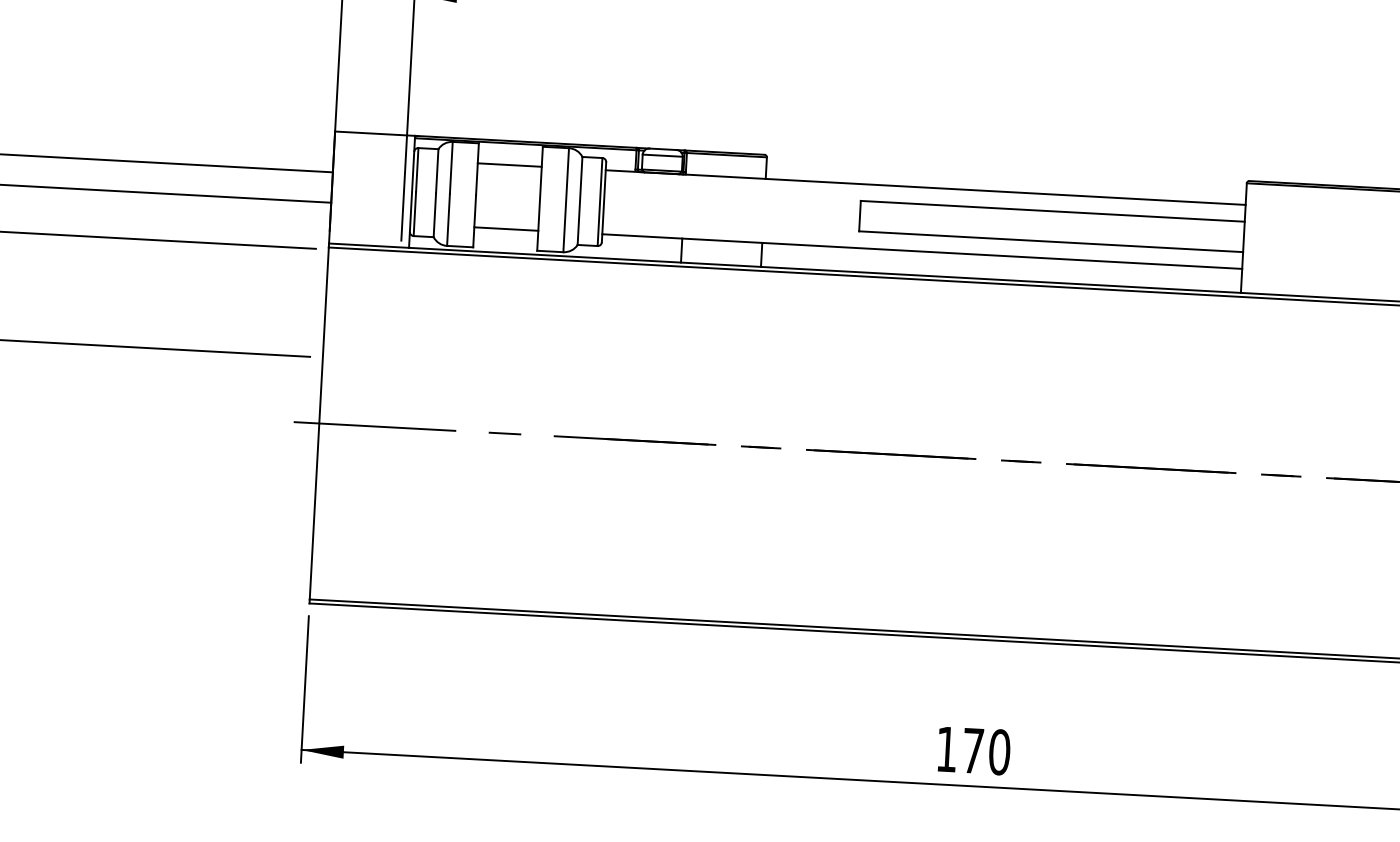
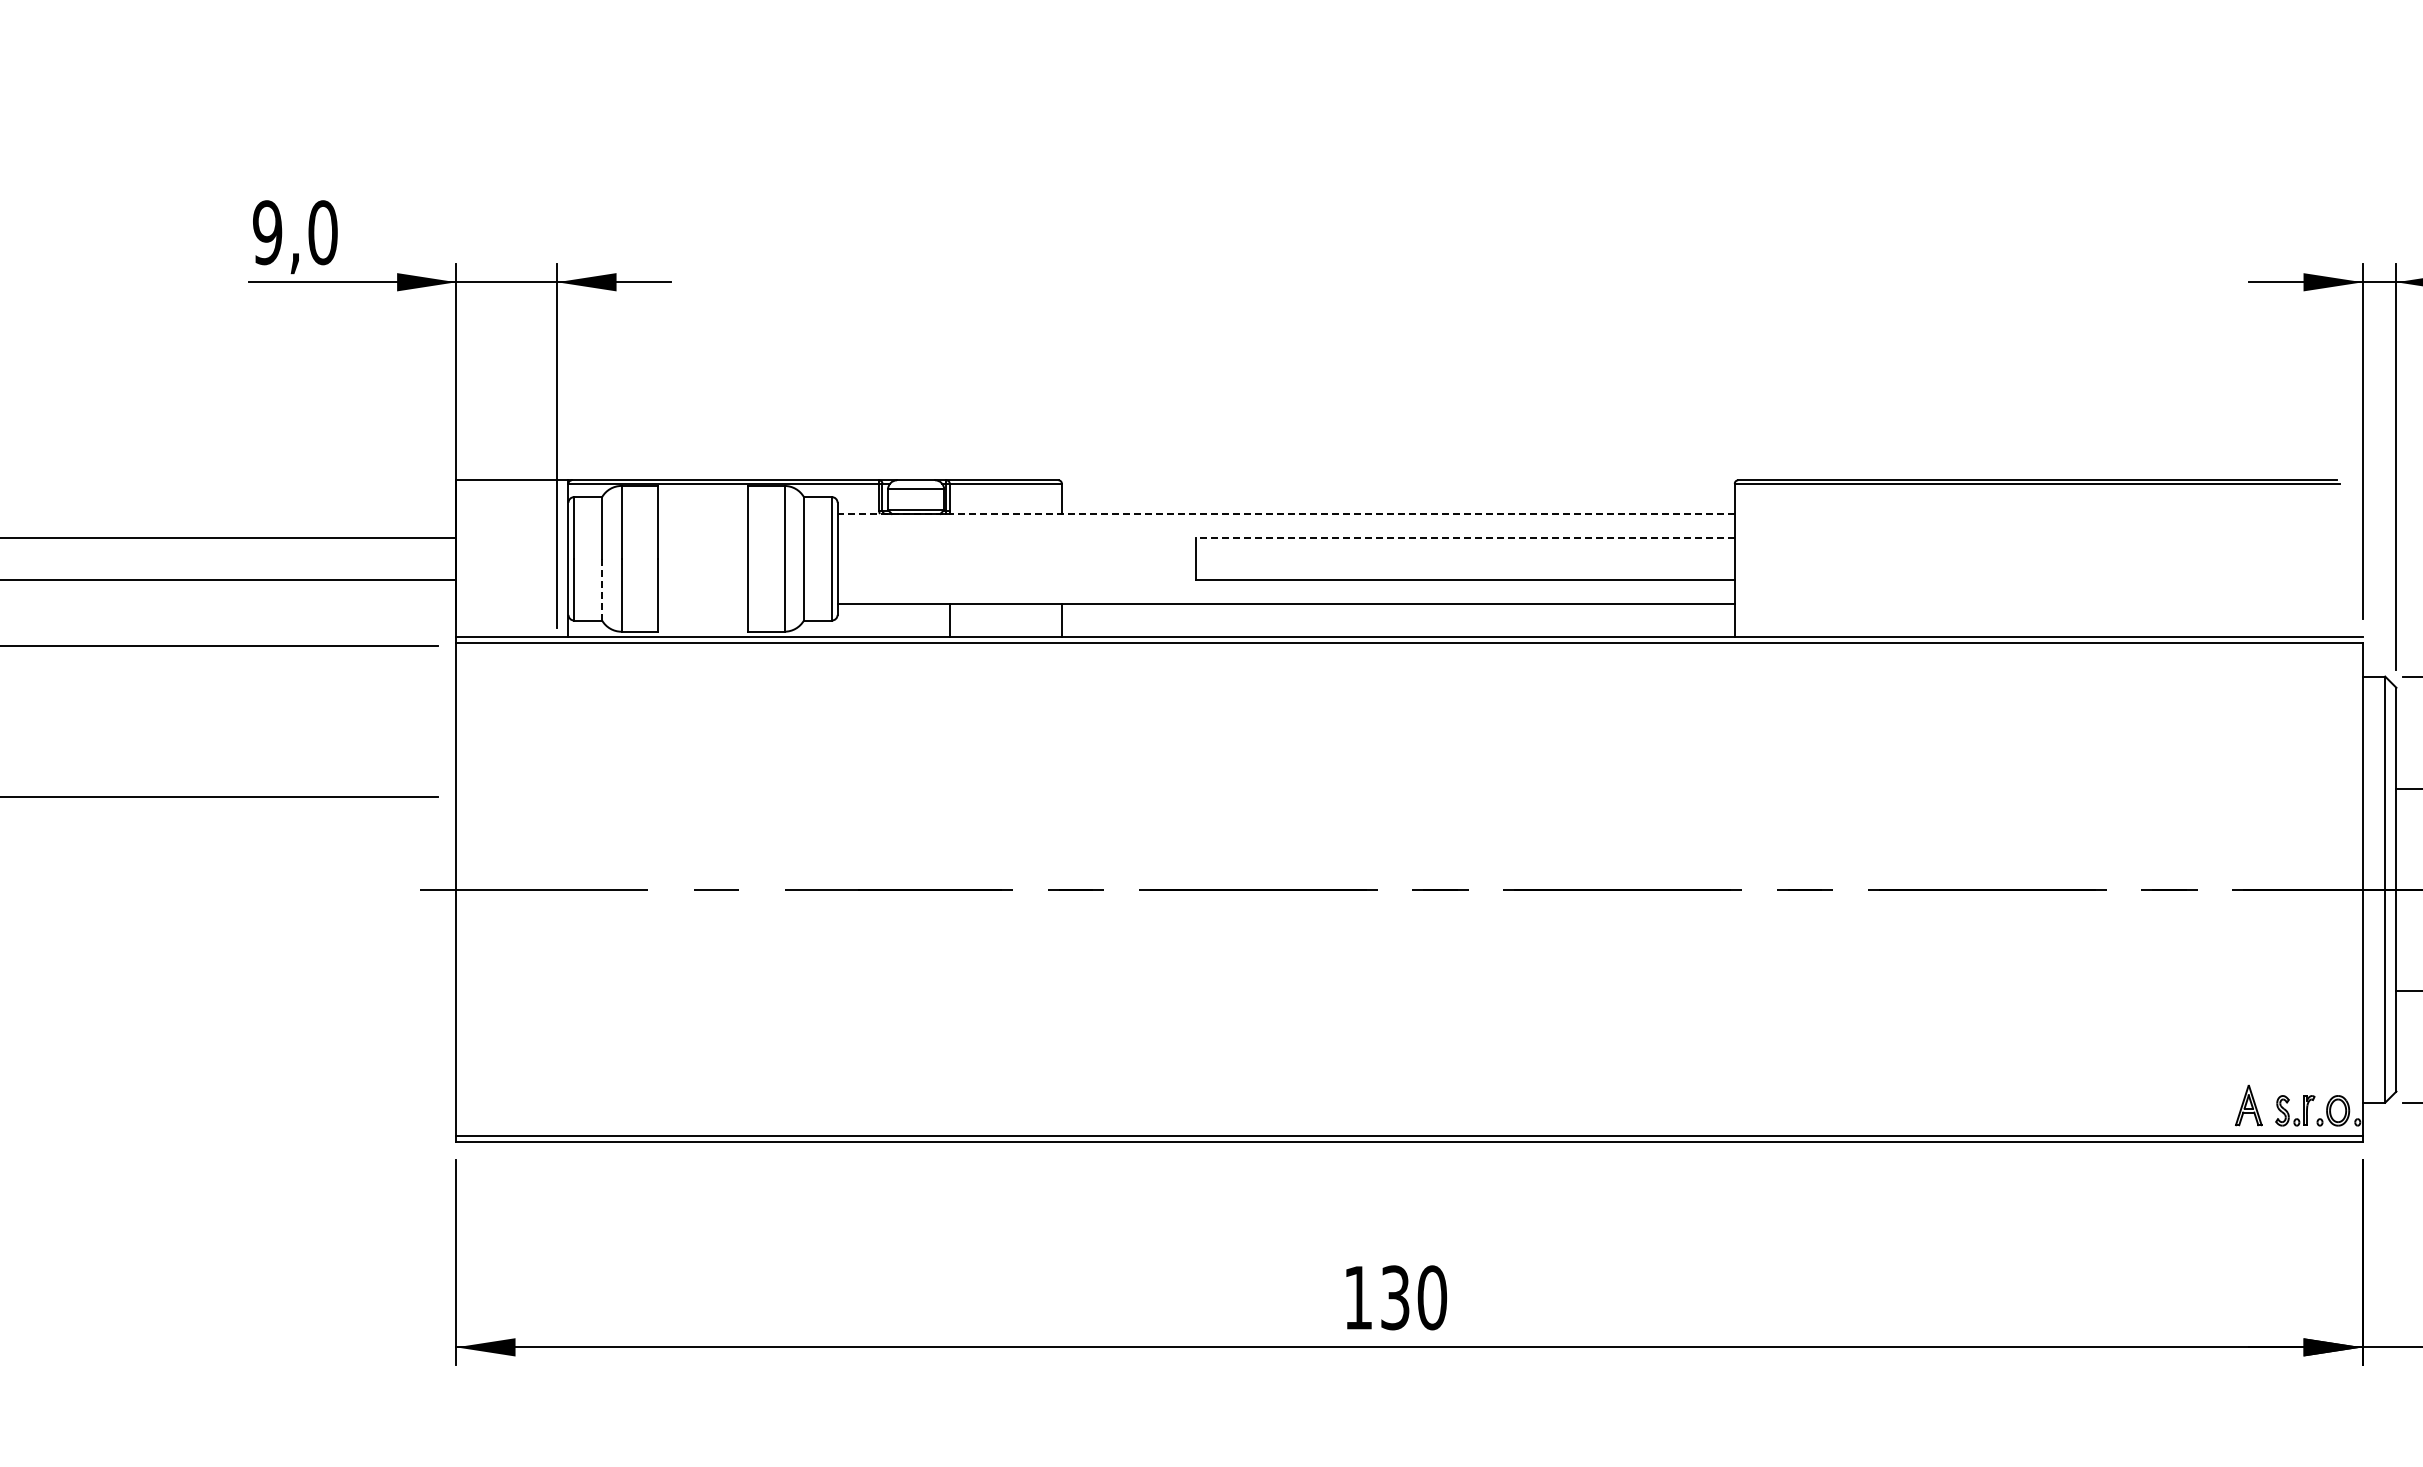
line: (509, 164) -> (702, 513), removed
line: (925, 187) -> (1286, 513), solid -> dashed
line: (1052, 211) -> (1465, 537), solid -> dashed
line: (435, 215) -> (602, 589), solid -> dashed
line: (505, 228) -> (702, 603), removed
text: (973, 750) -> (1395, 1297), 170 -> 130

